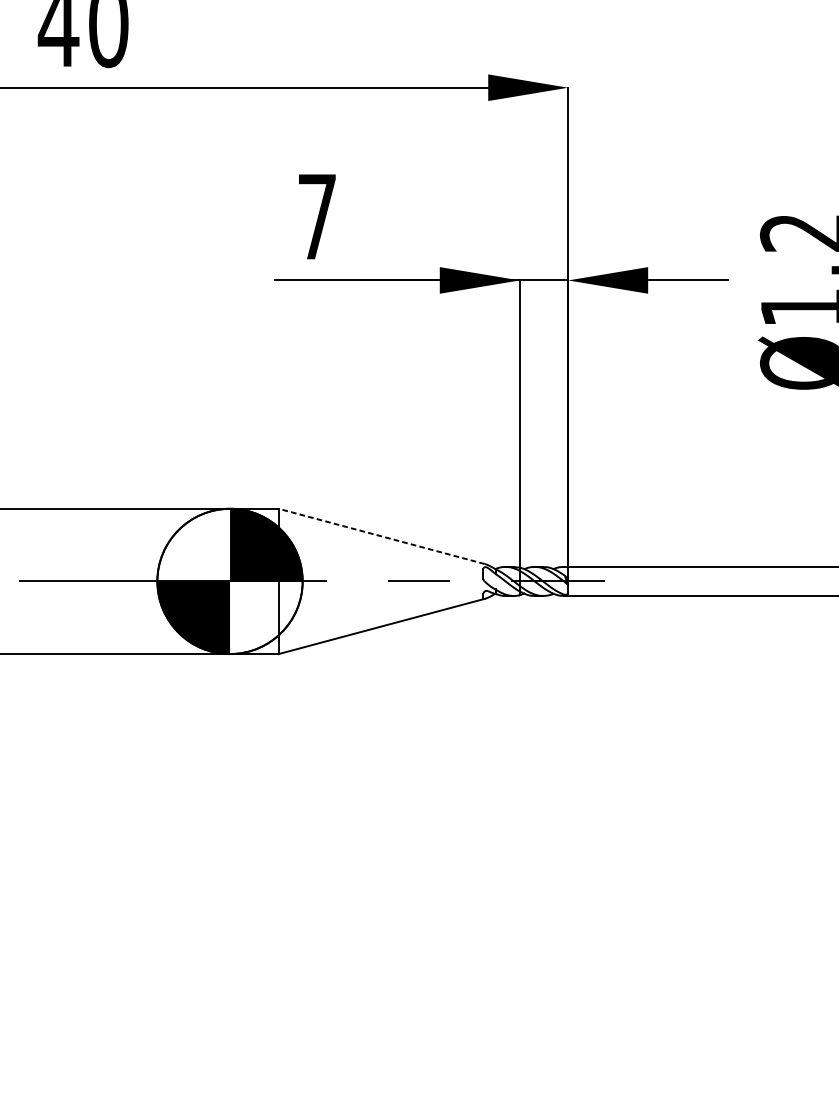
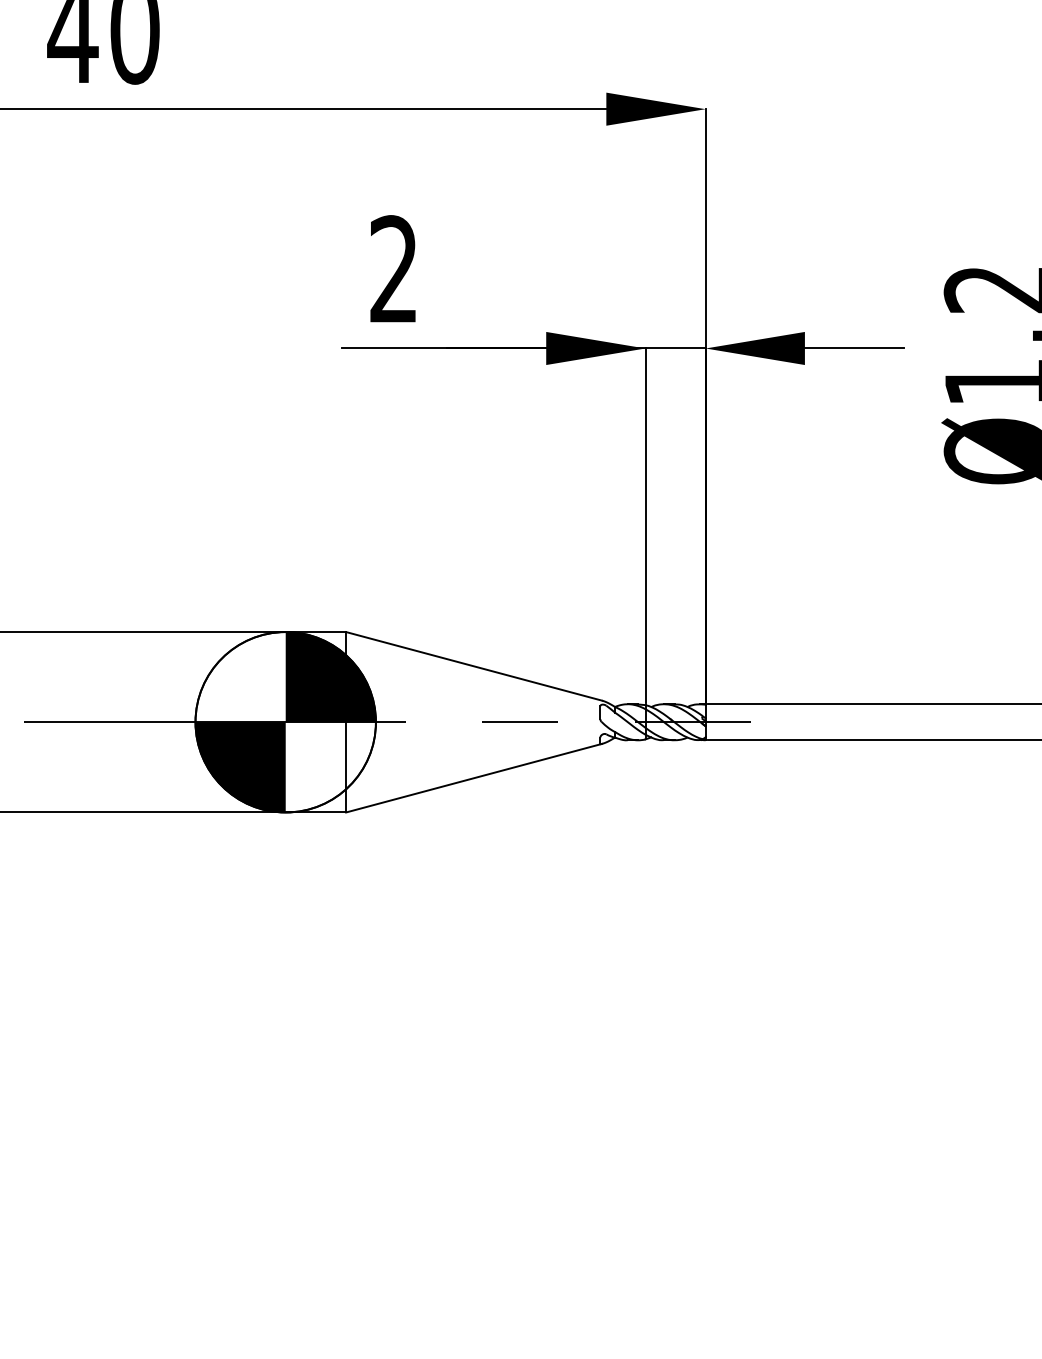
text: (316, 216) -> (393, 268), 7 -> 2
line: (381, 536) -> (473, 666), dashed -> solid

